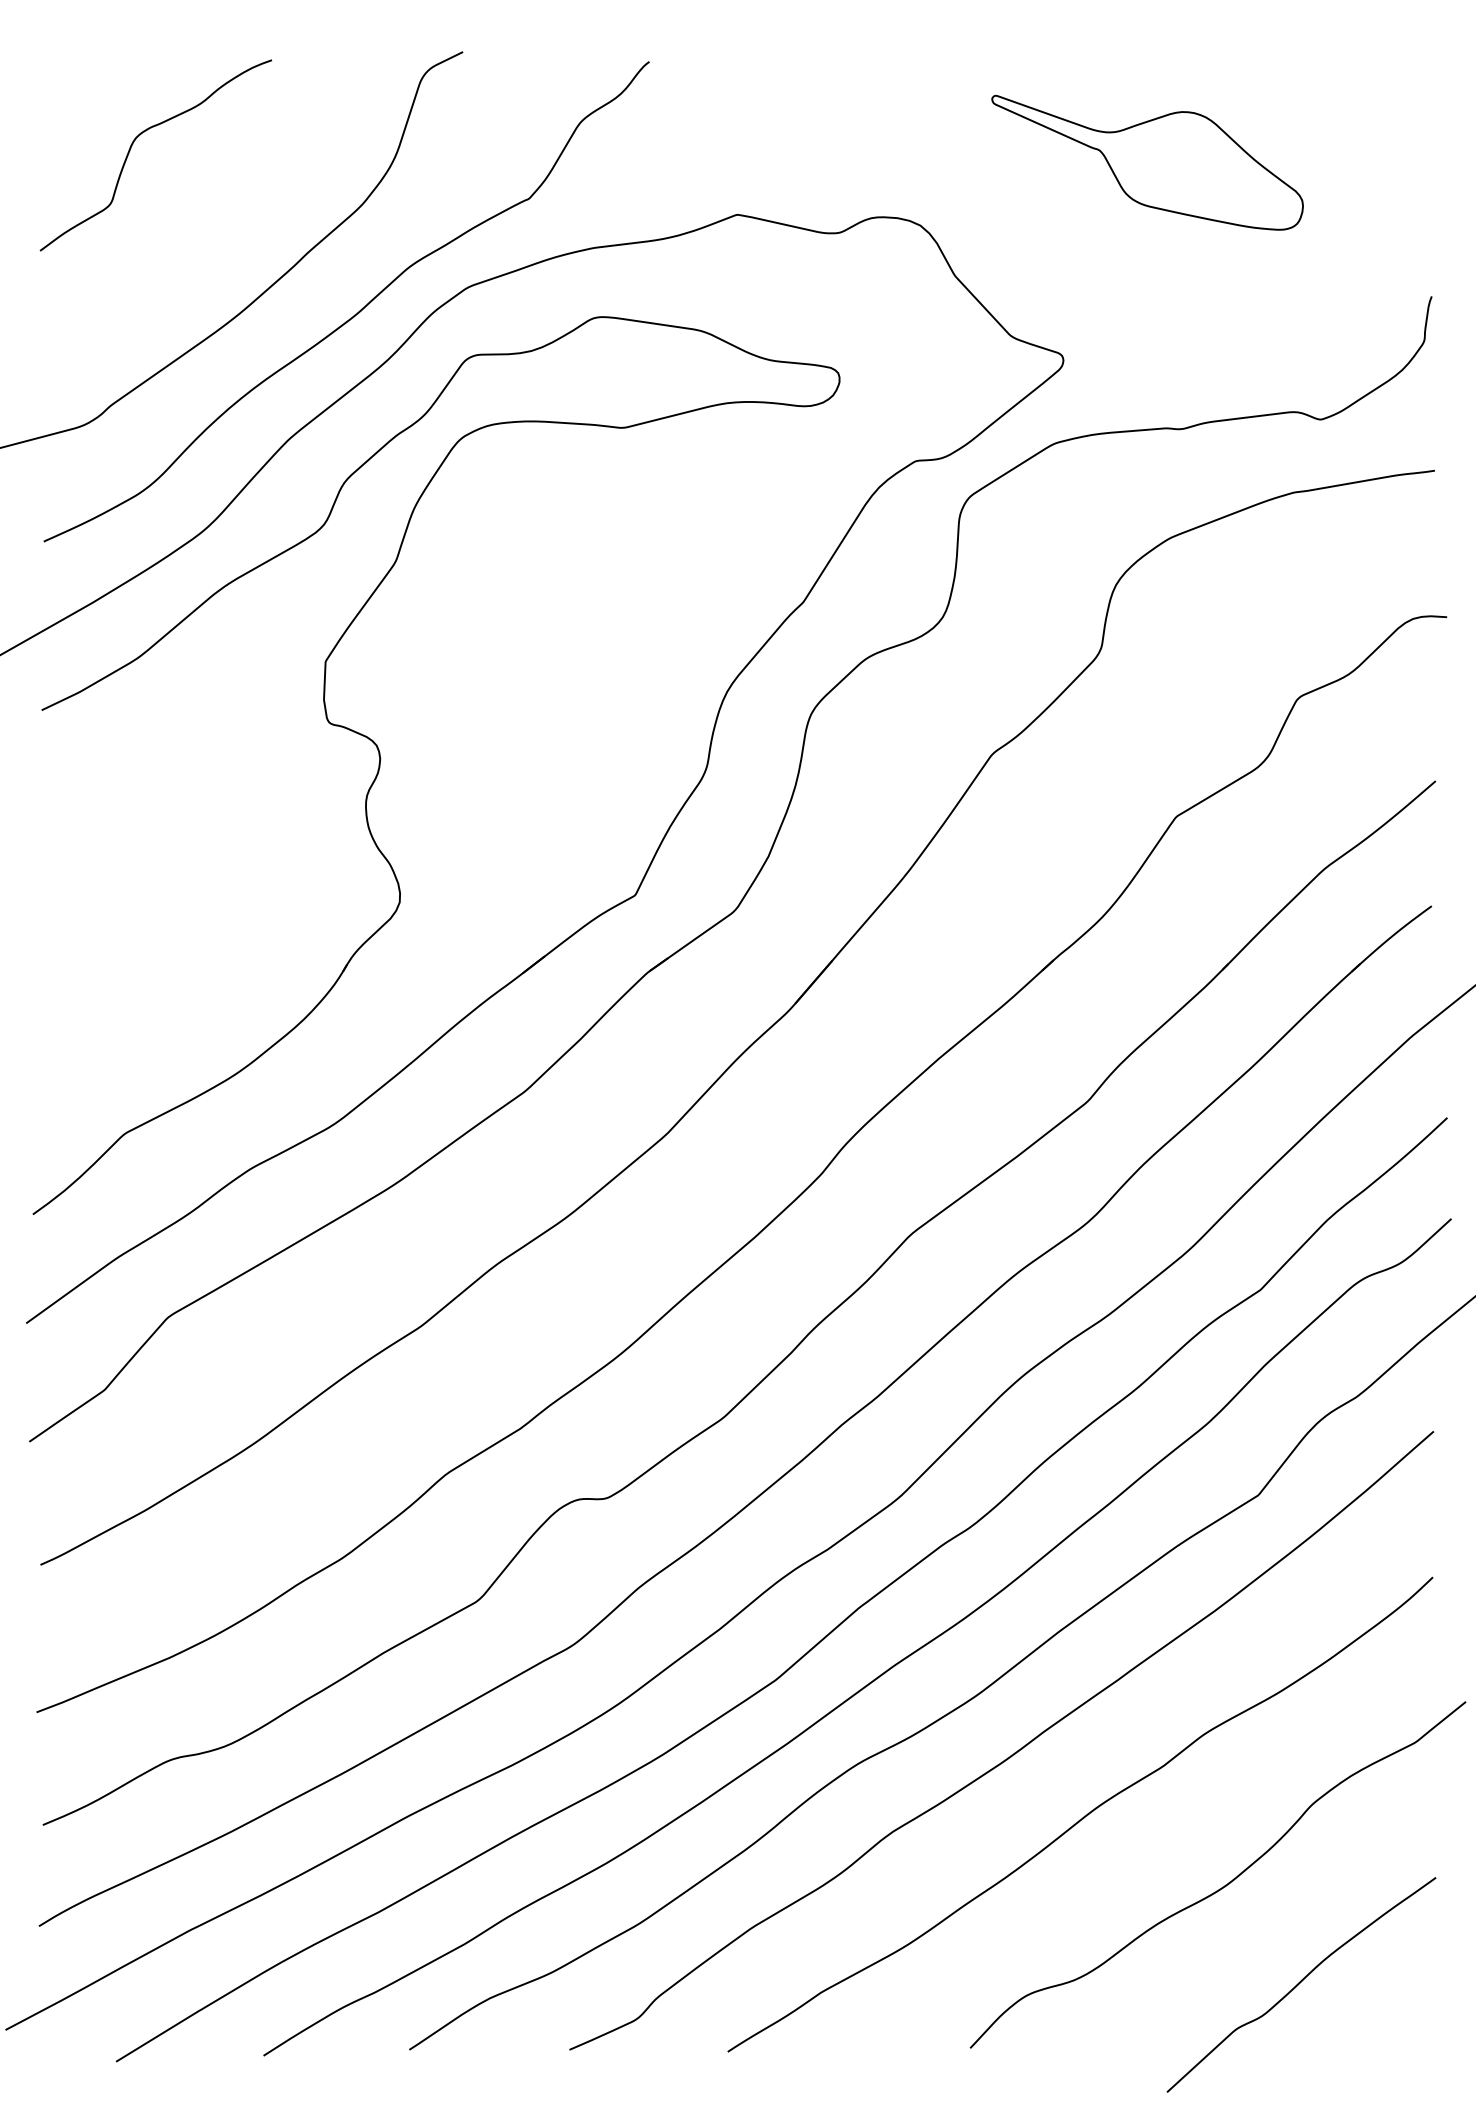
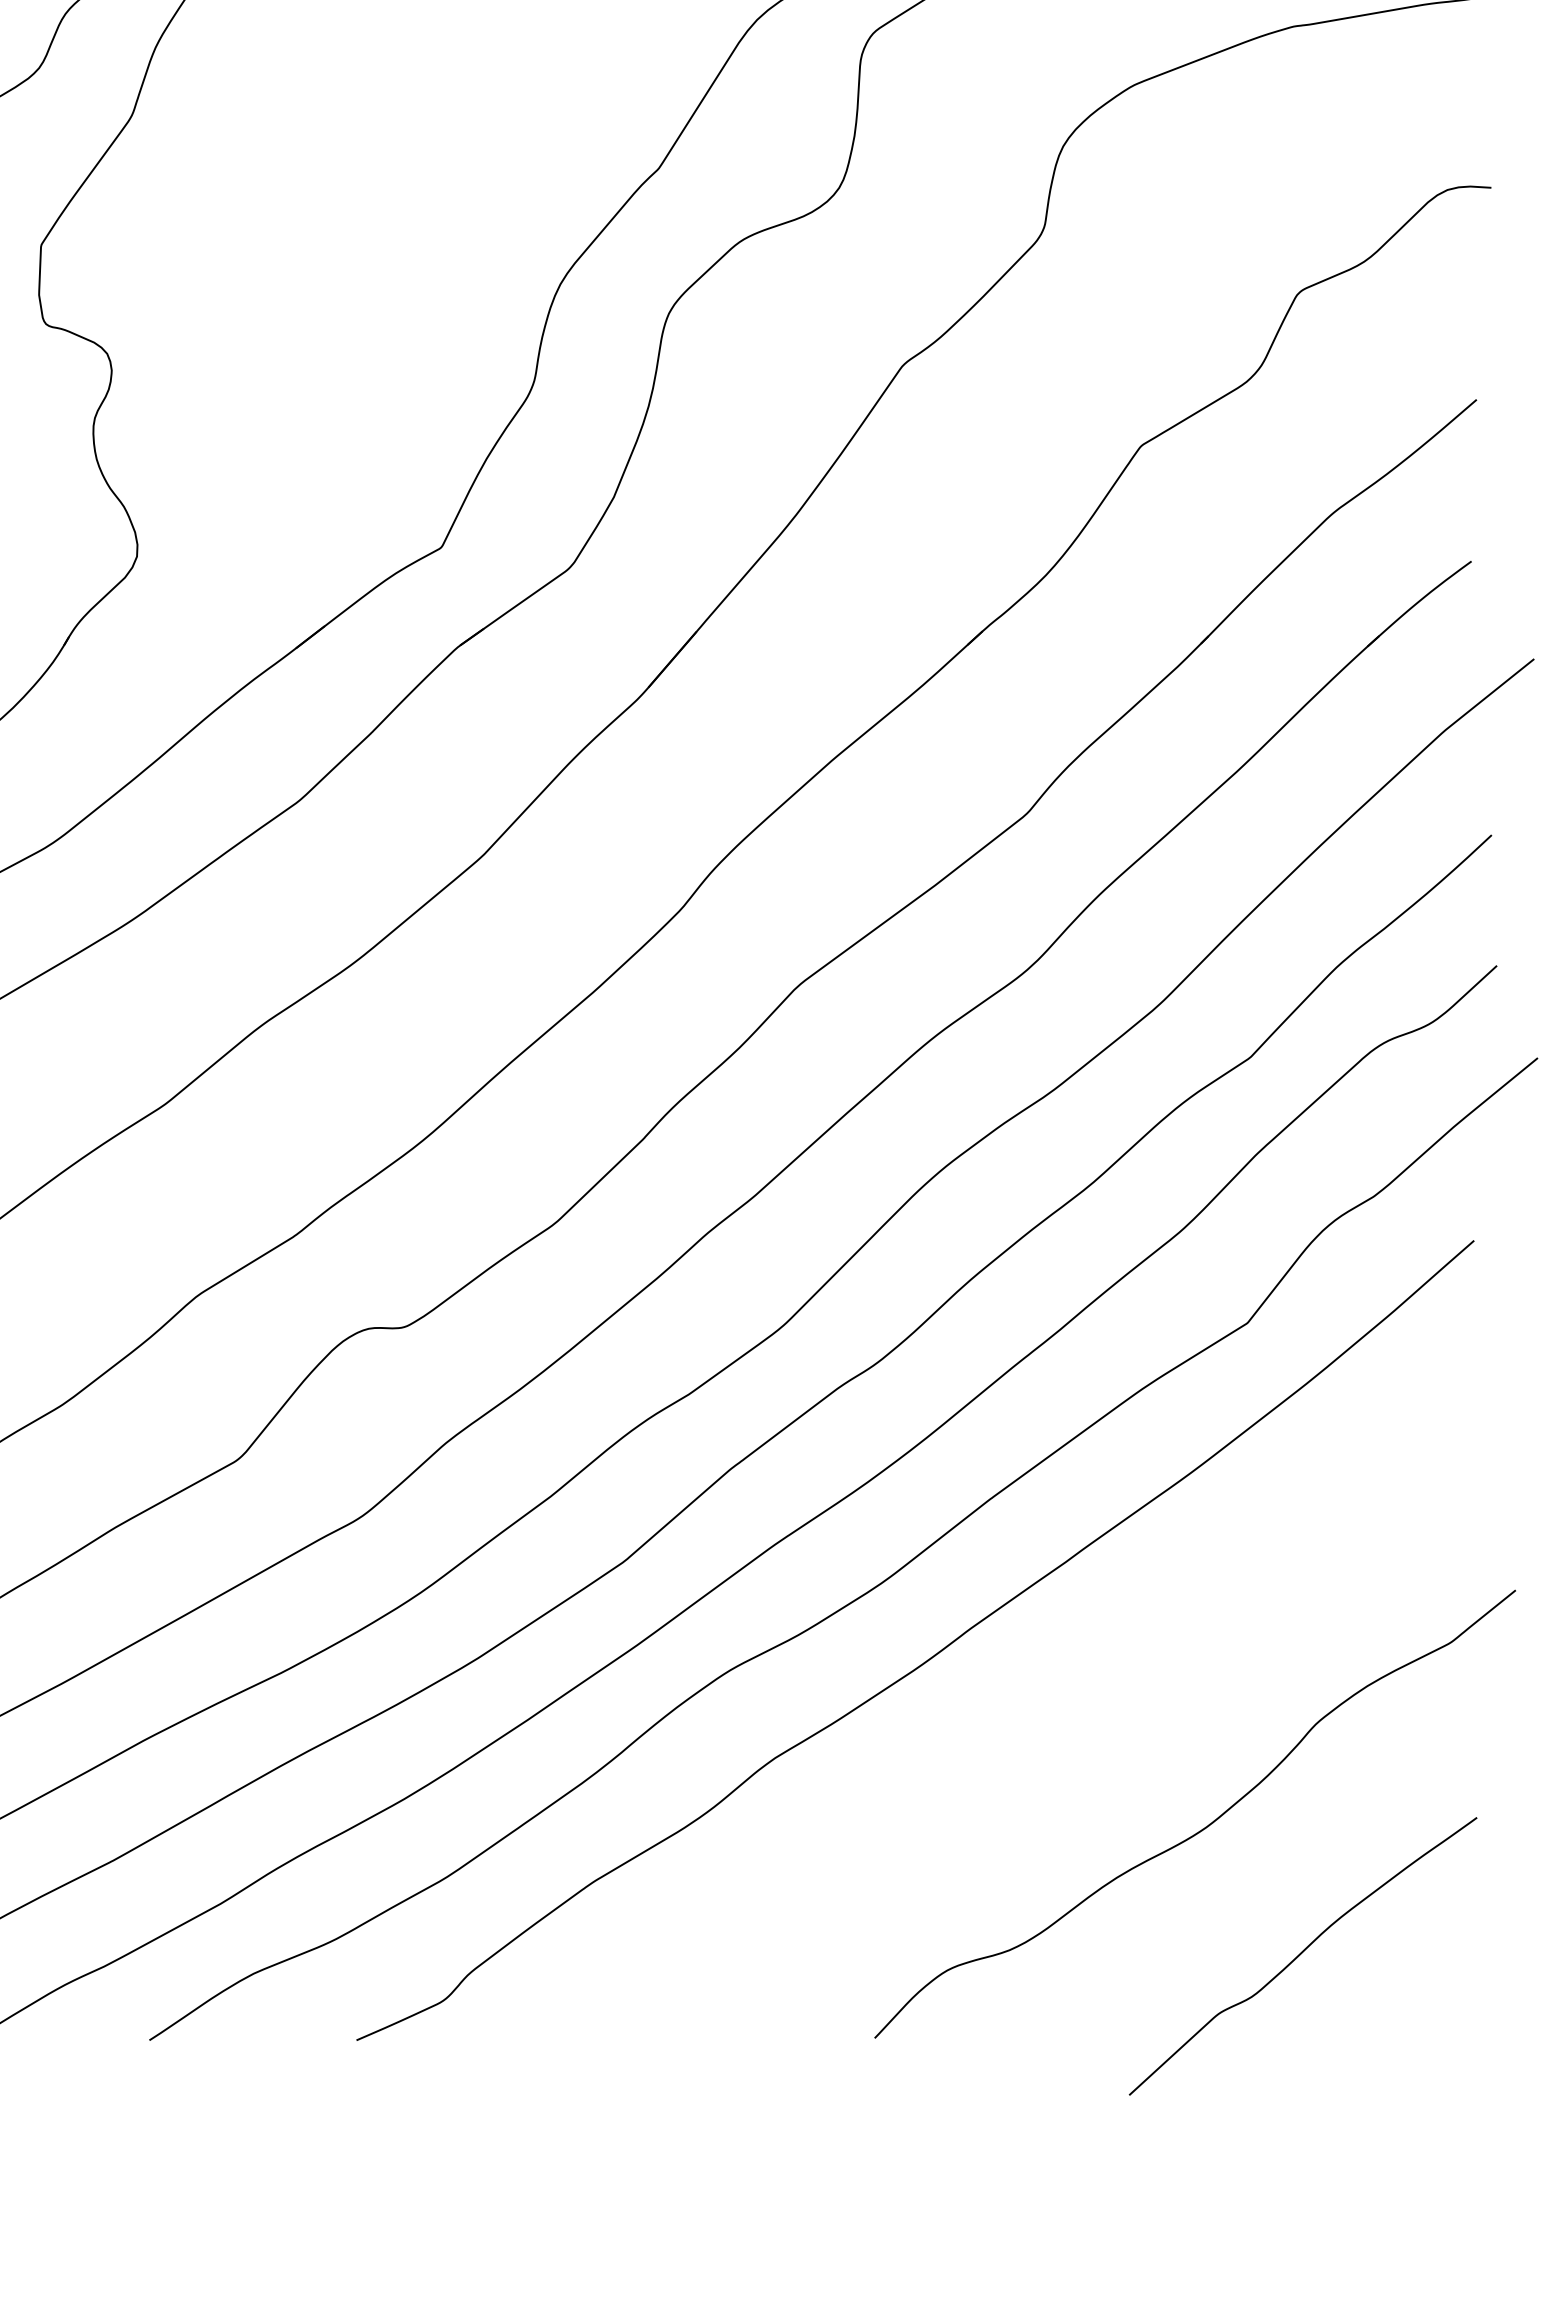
curve: (1083, 1816) -> (1021, 1738), removed

